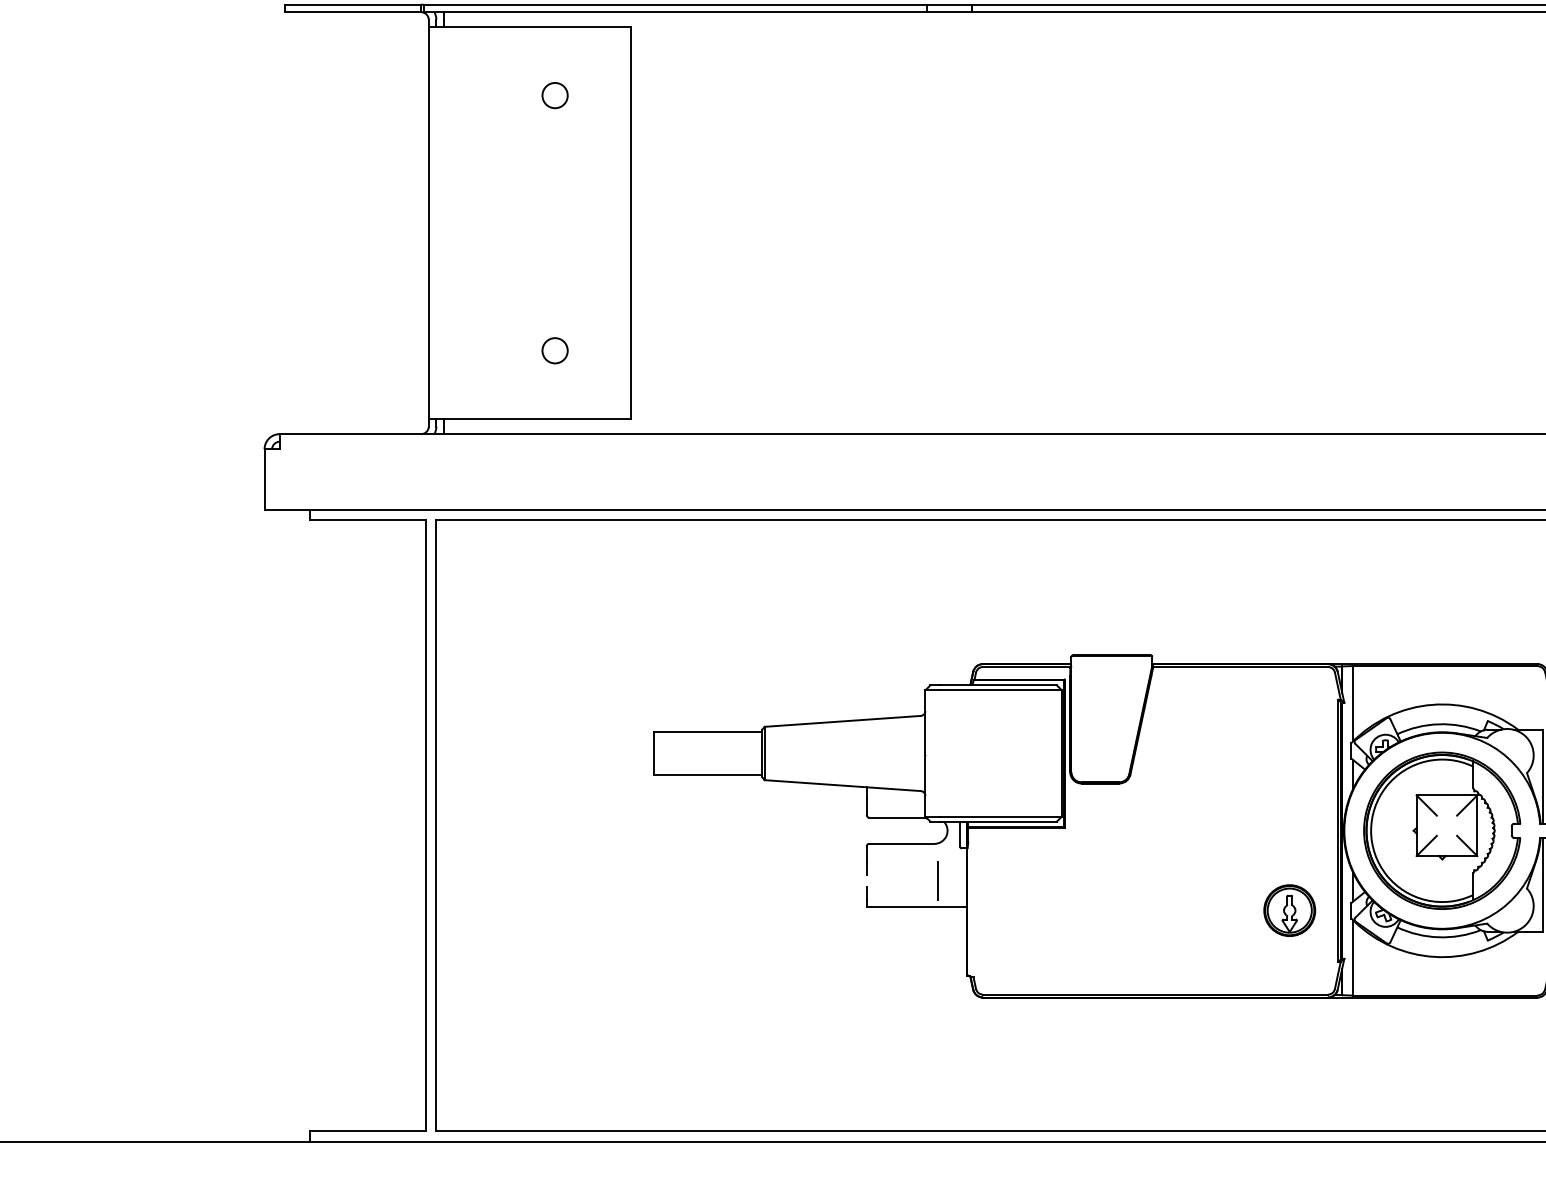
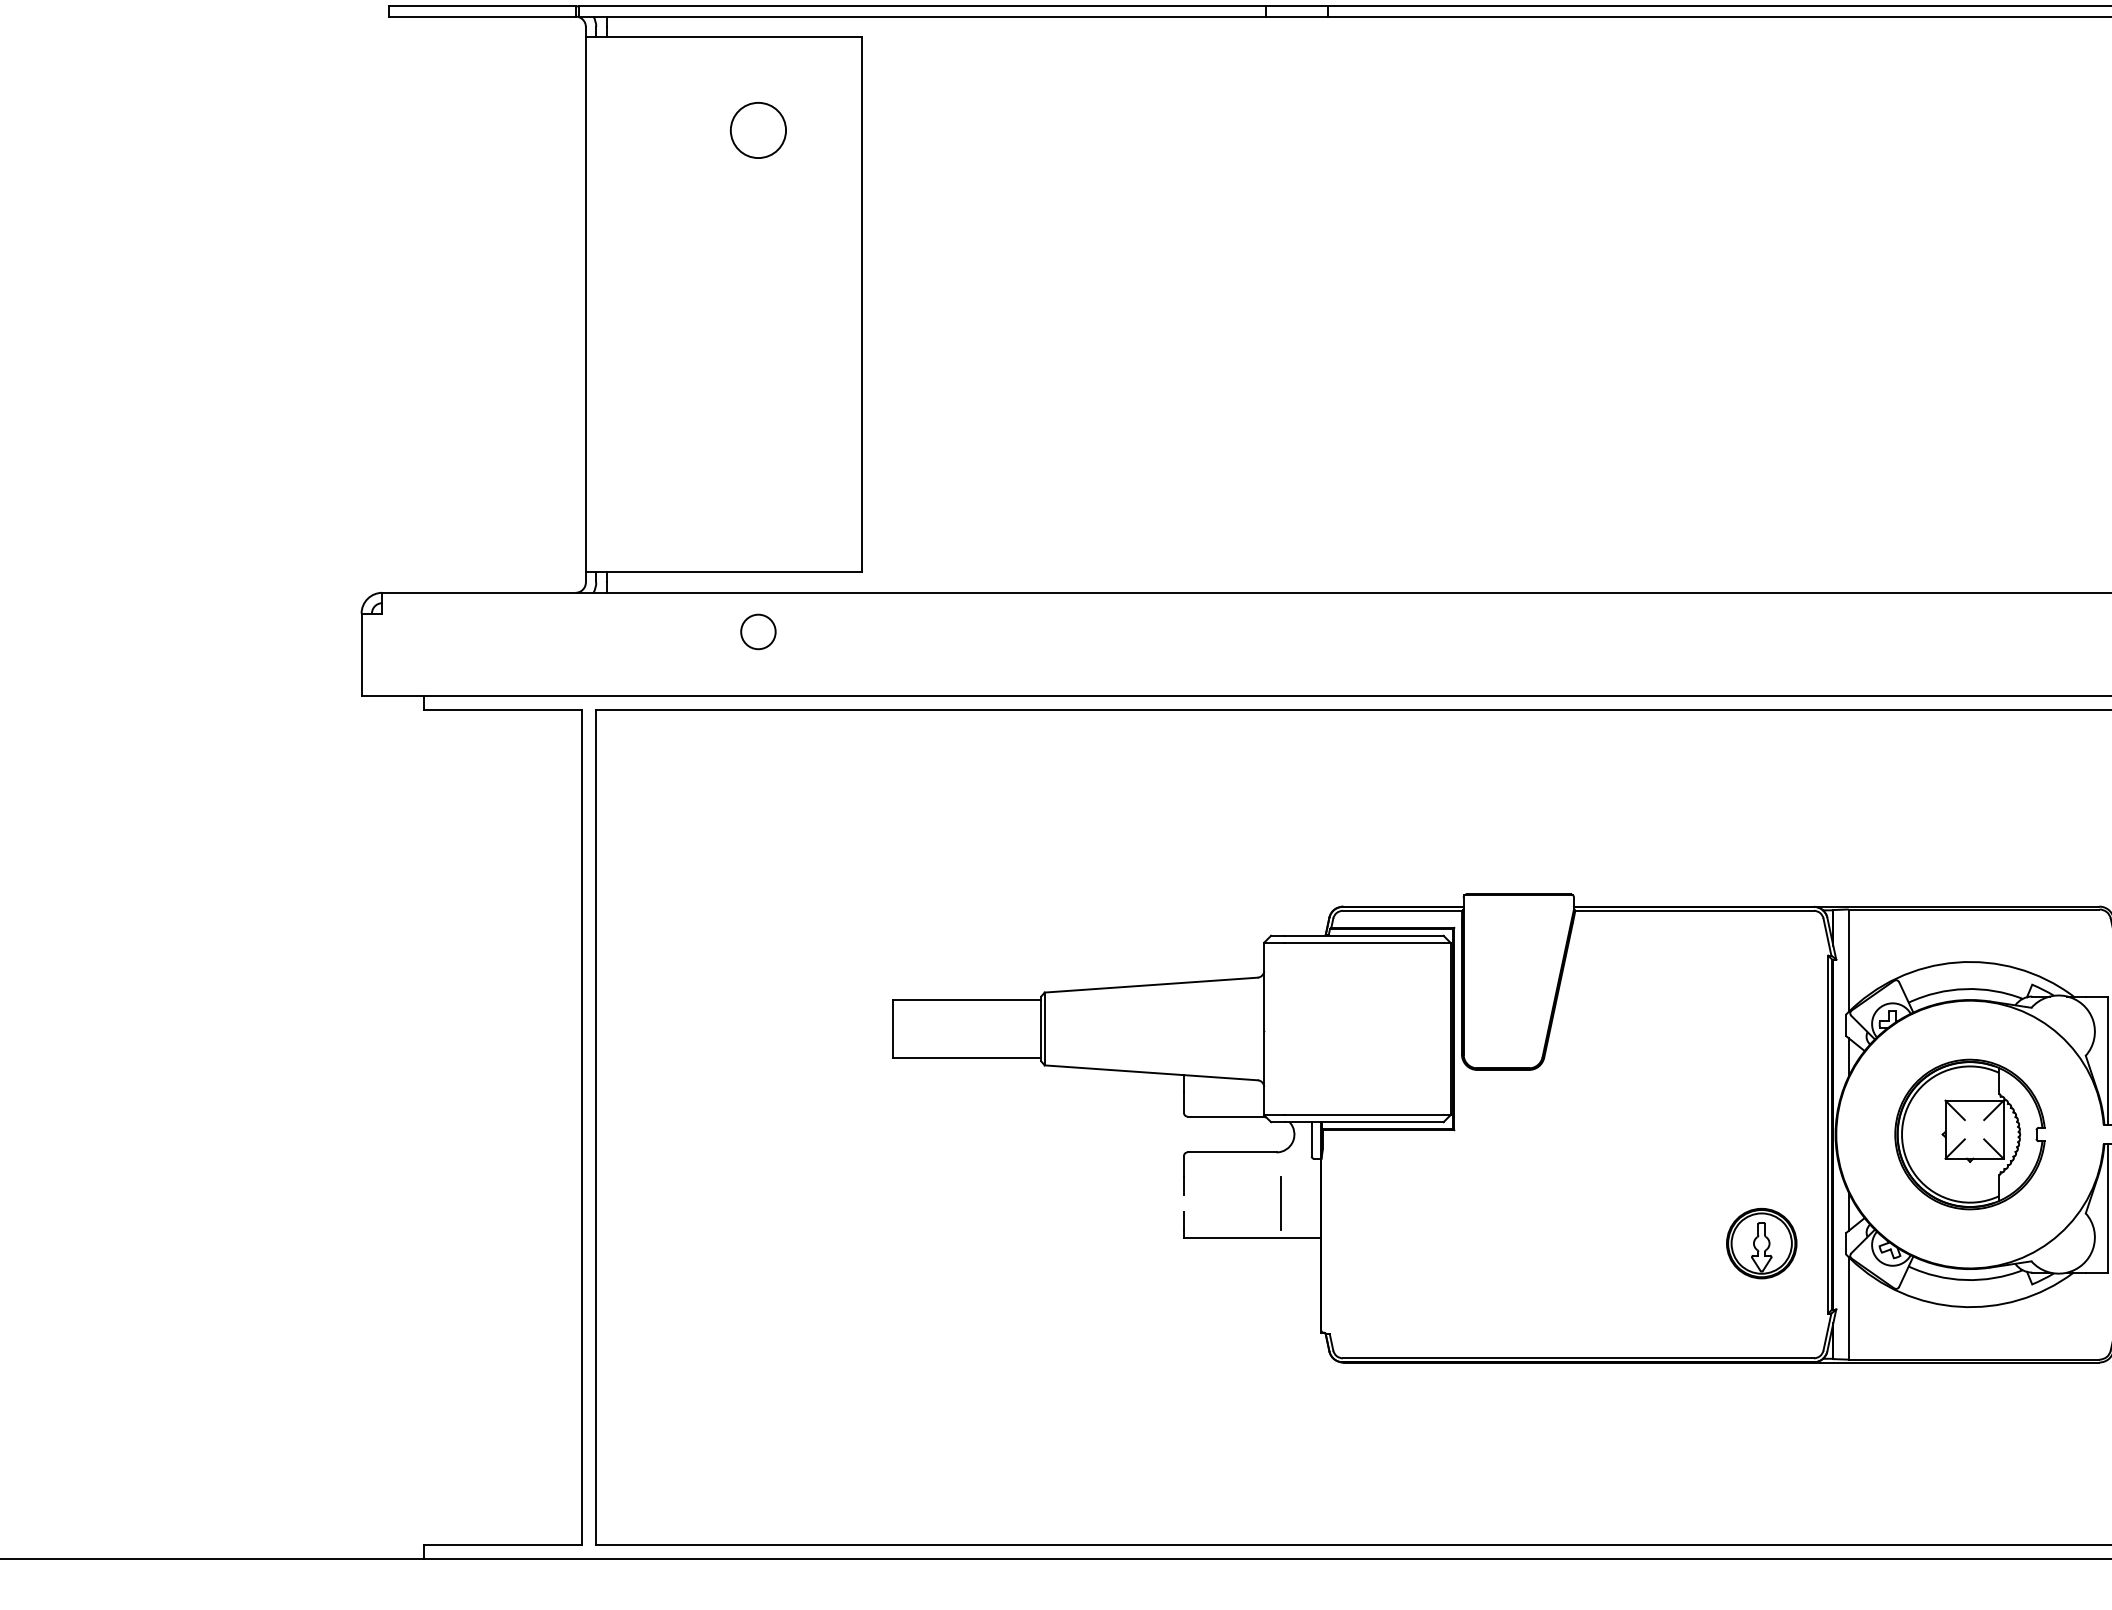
circle: (555, 95) -> (758, 130), size x1.6
circle: (555, 350) -> (758, 631), moved
part: (1441, 830) -> (1969, 1134), size x0.7

